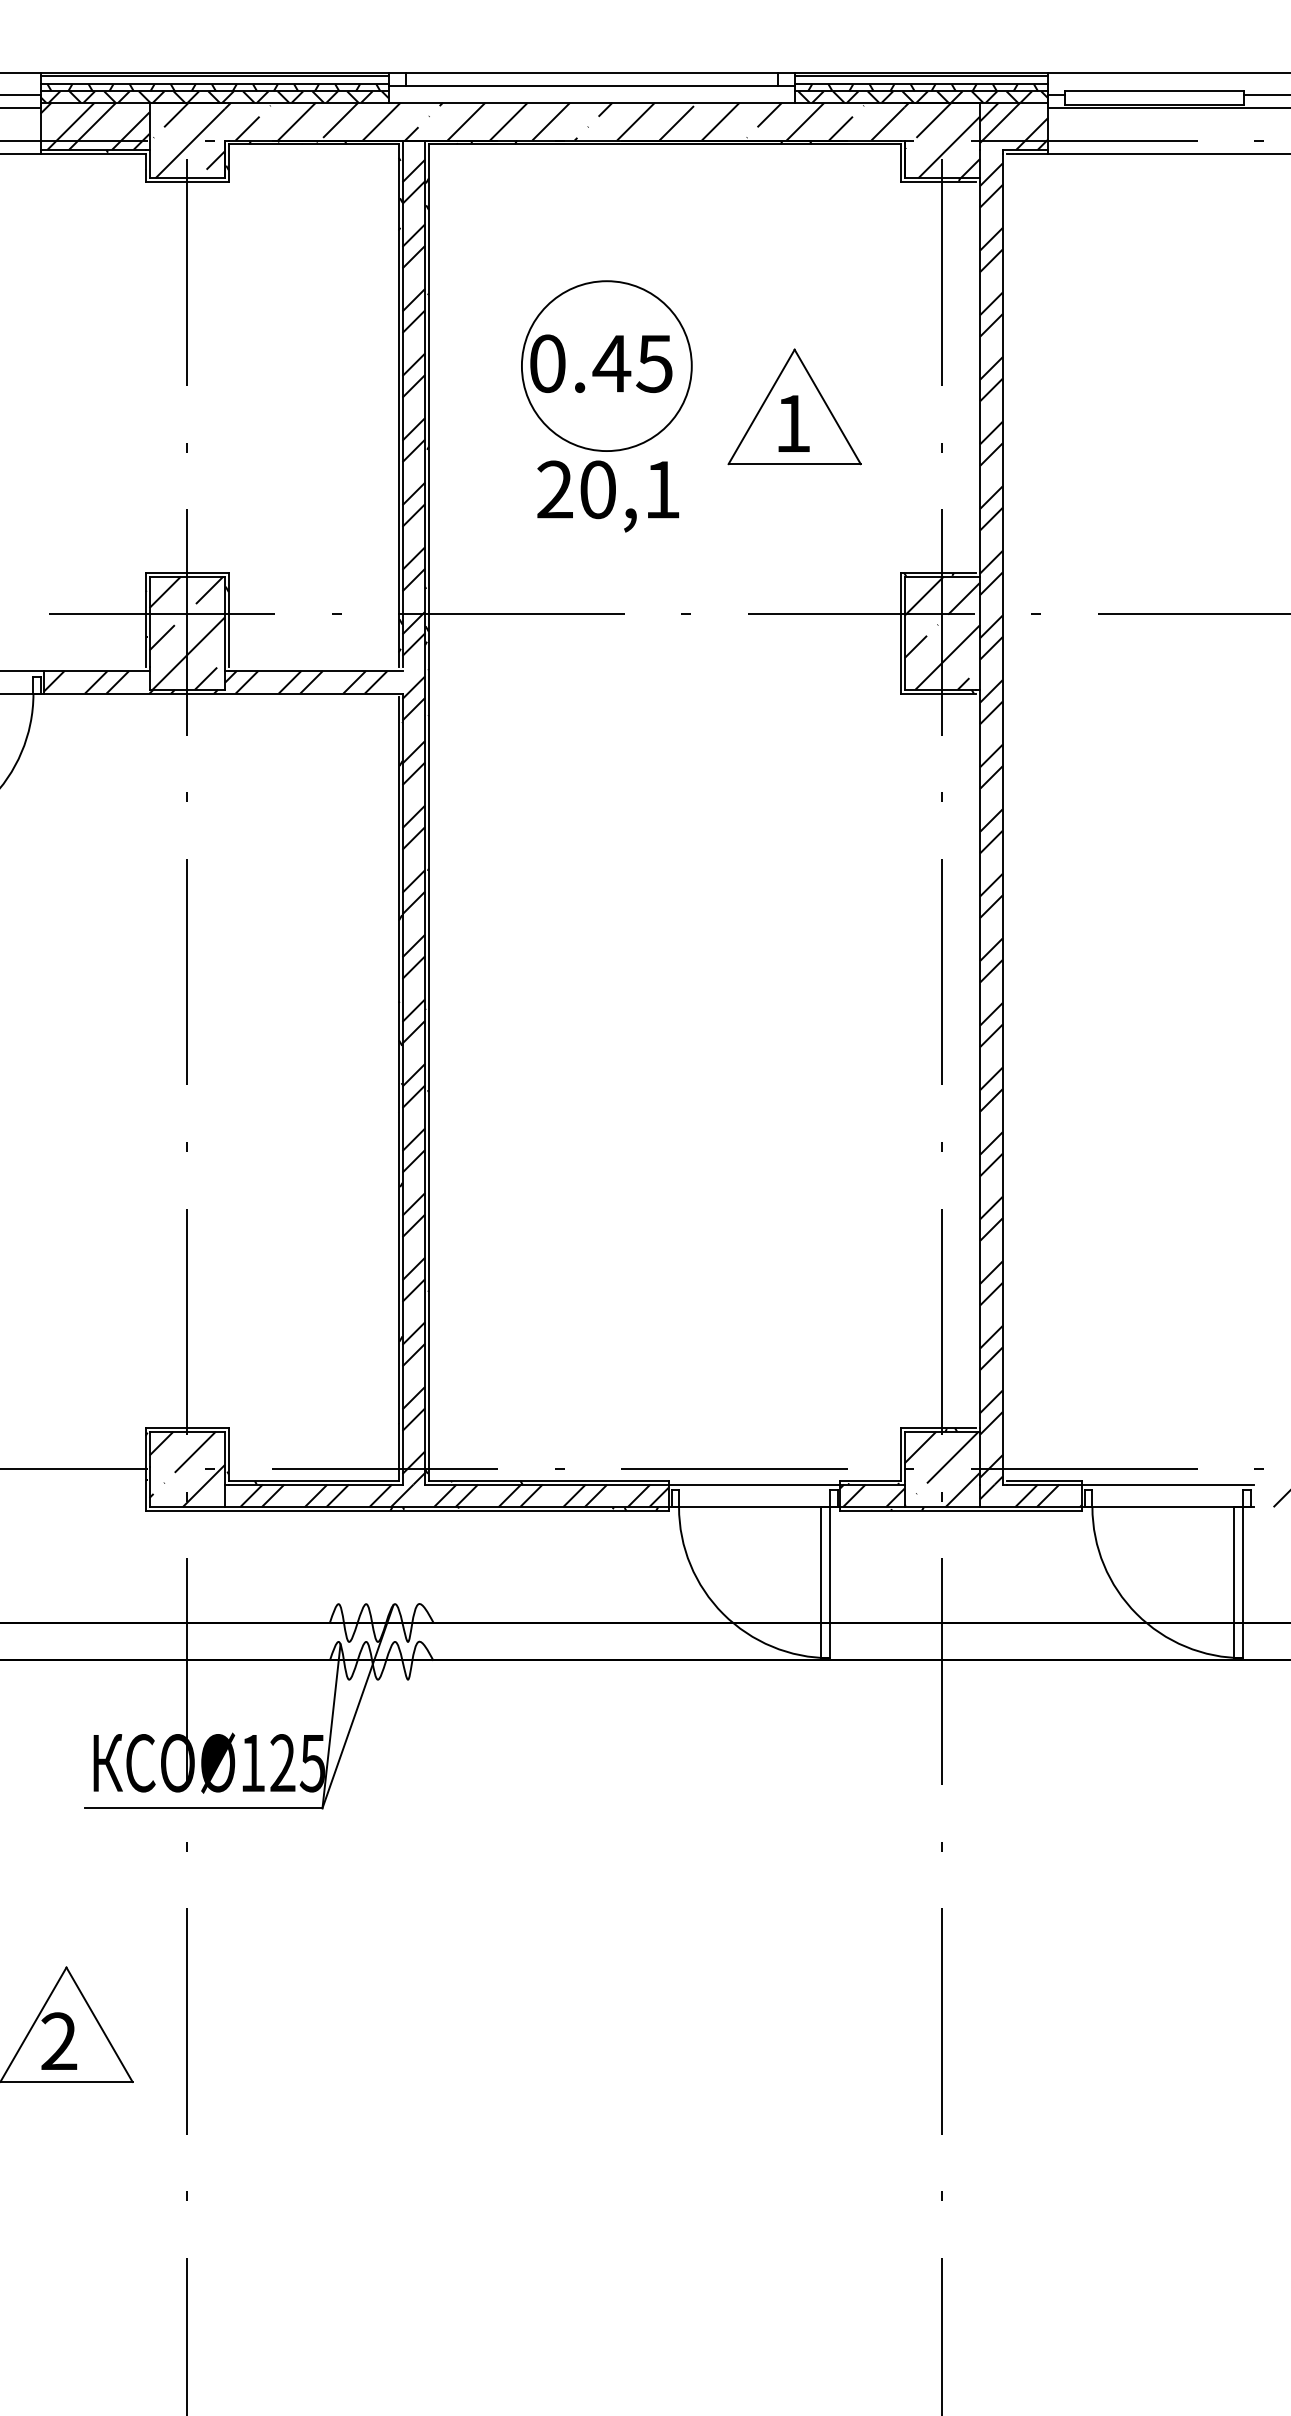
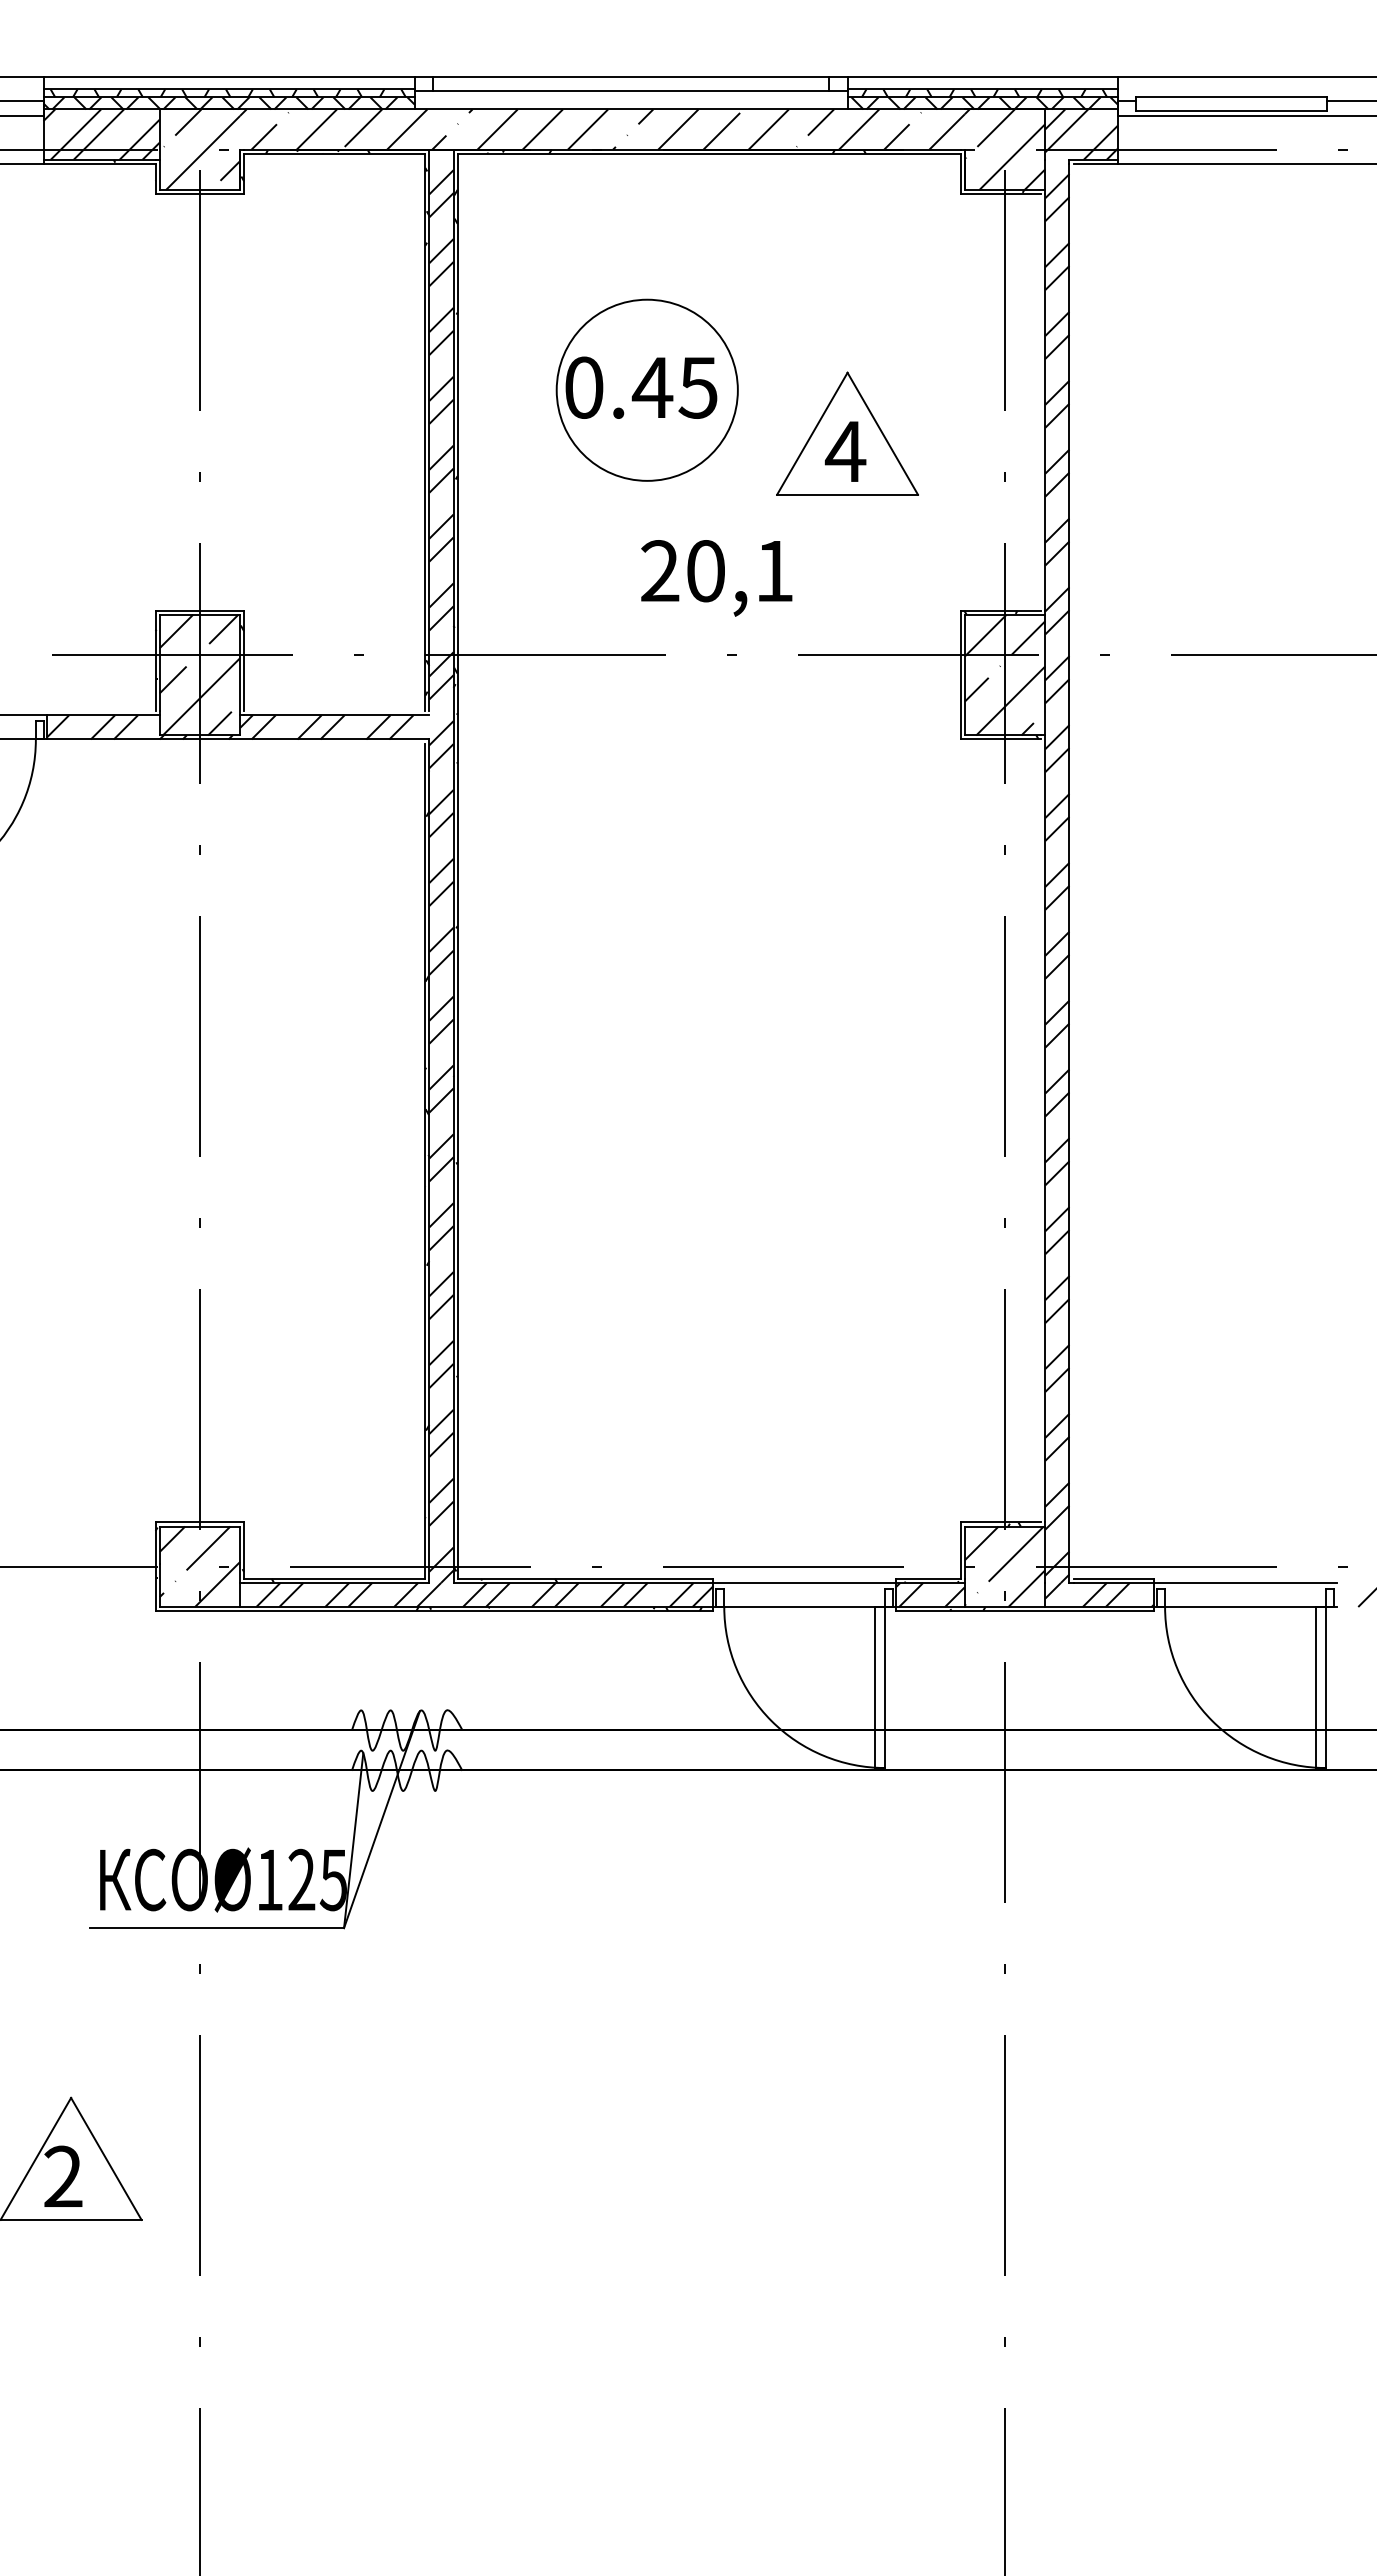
line: (214, 76) -> (228, 81), removed
line: (921, 76) -> (982, 81), removed
text: (792, 423) -> (845, 451), 1 -> 4
text: (607, 496) -> (716, 578), moved

